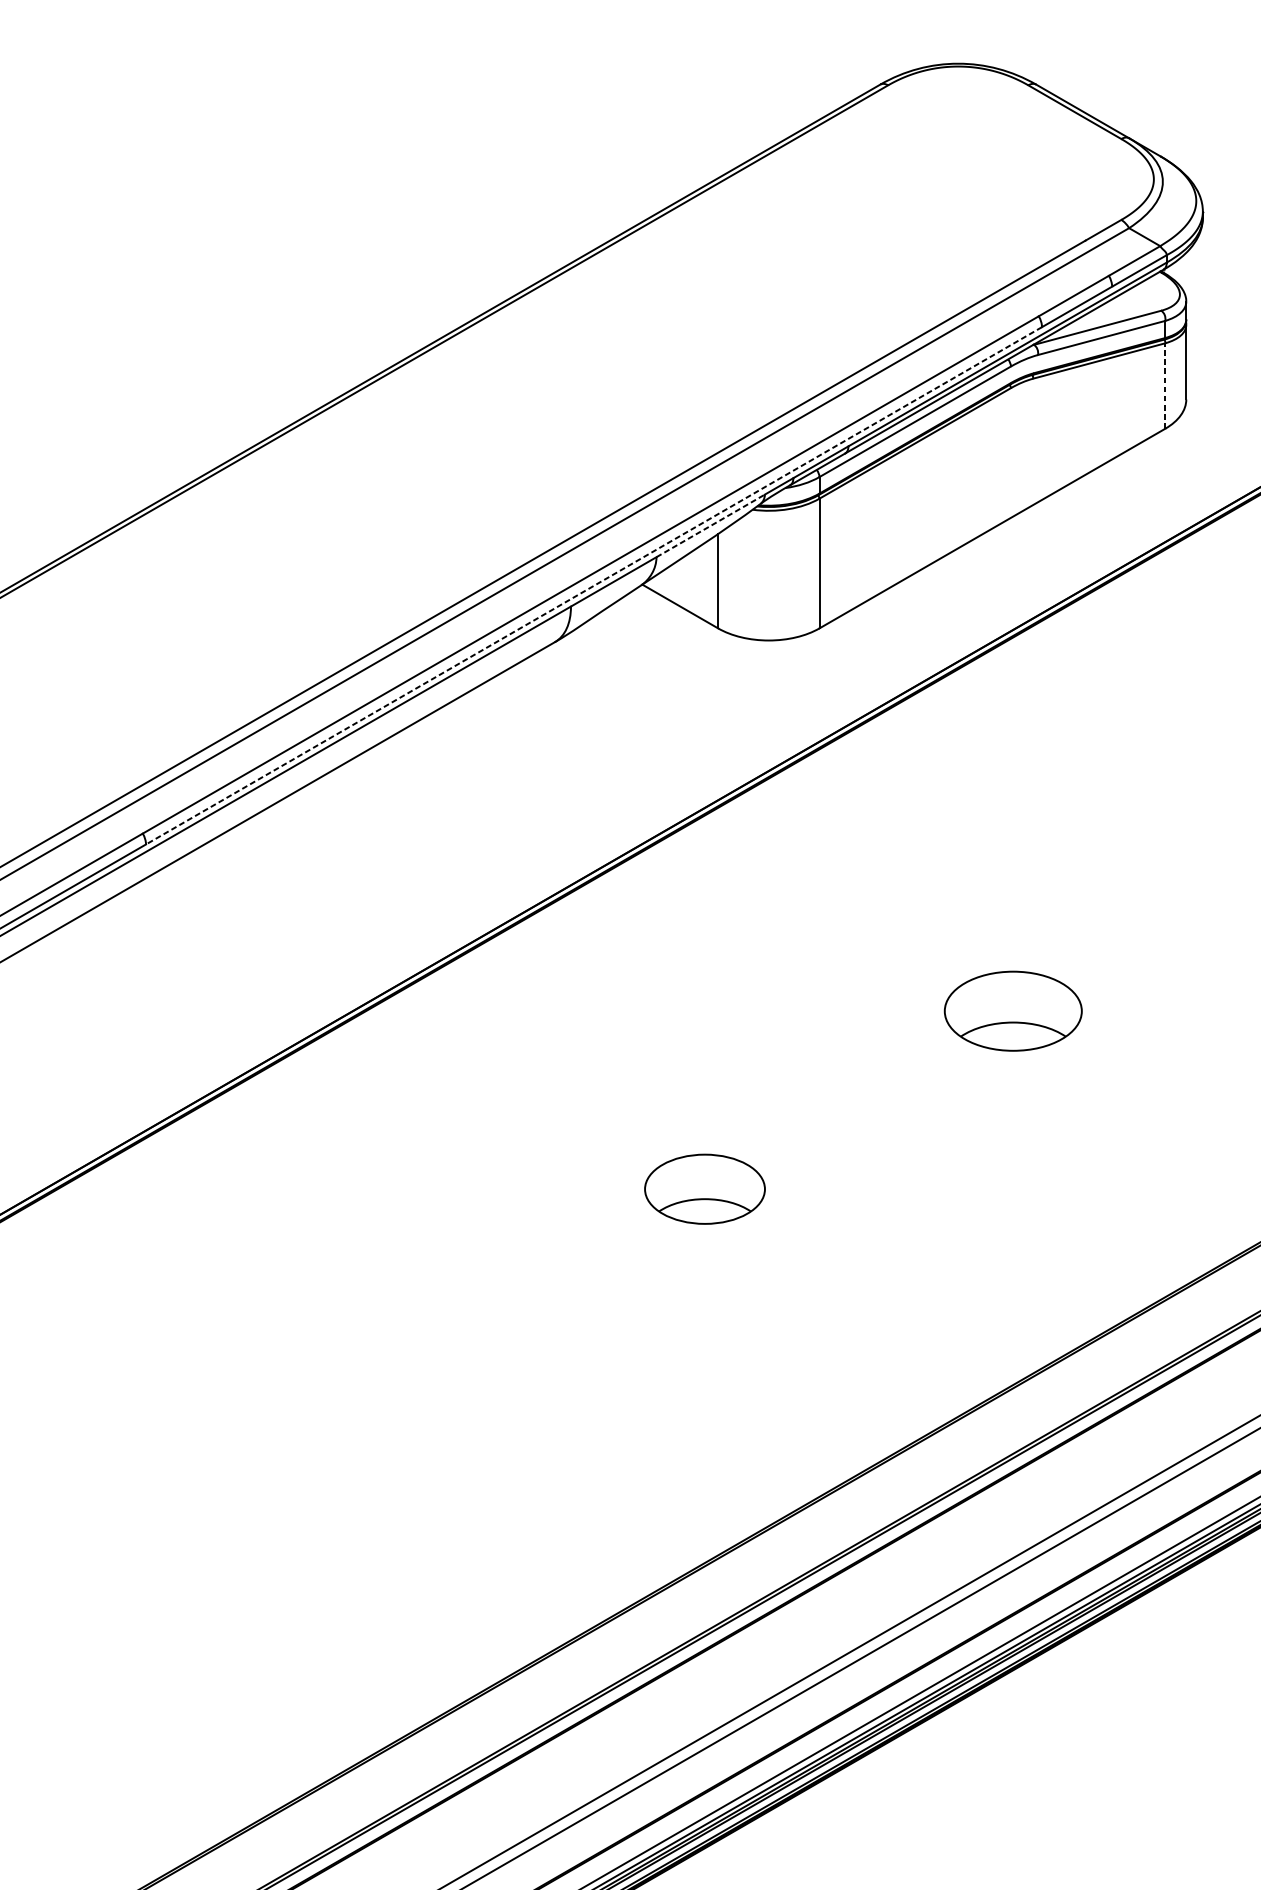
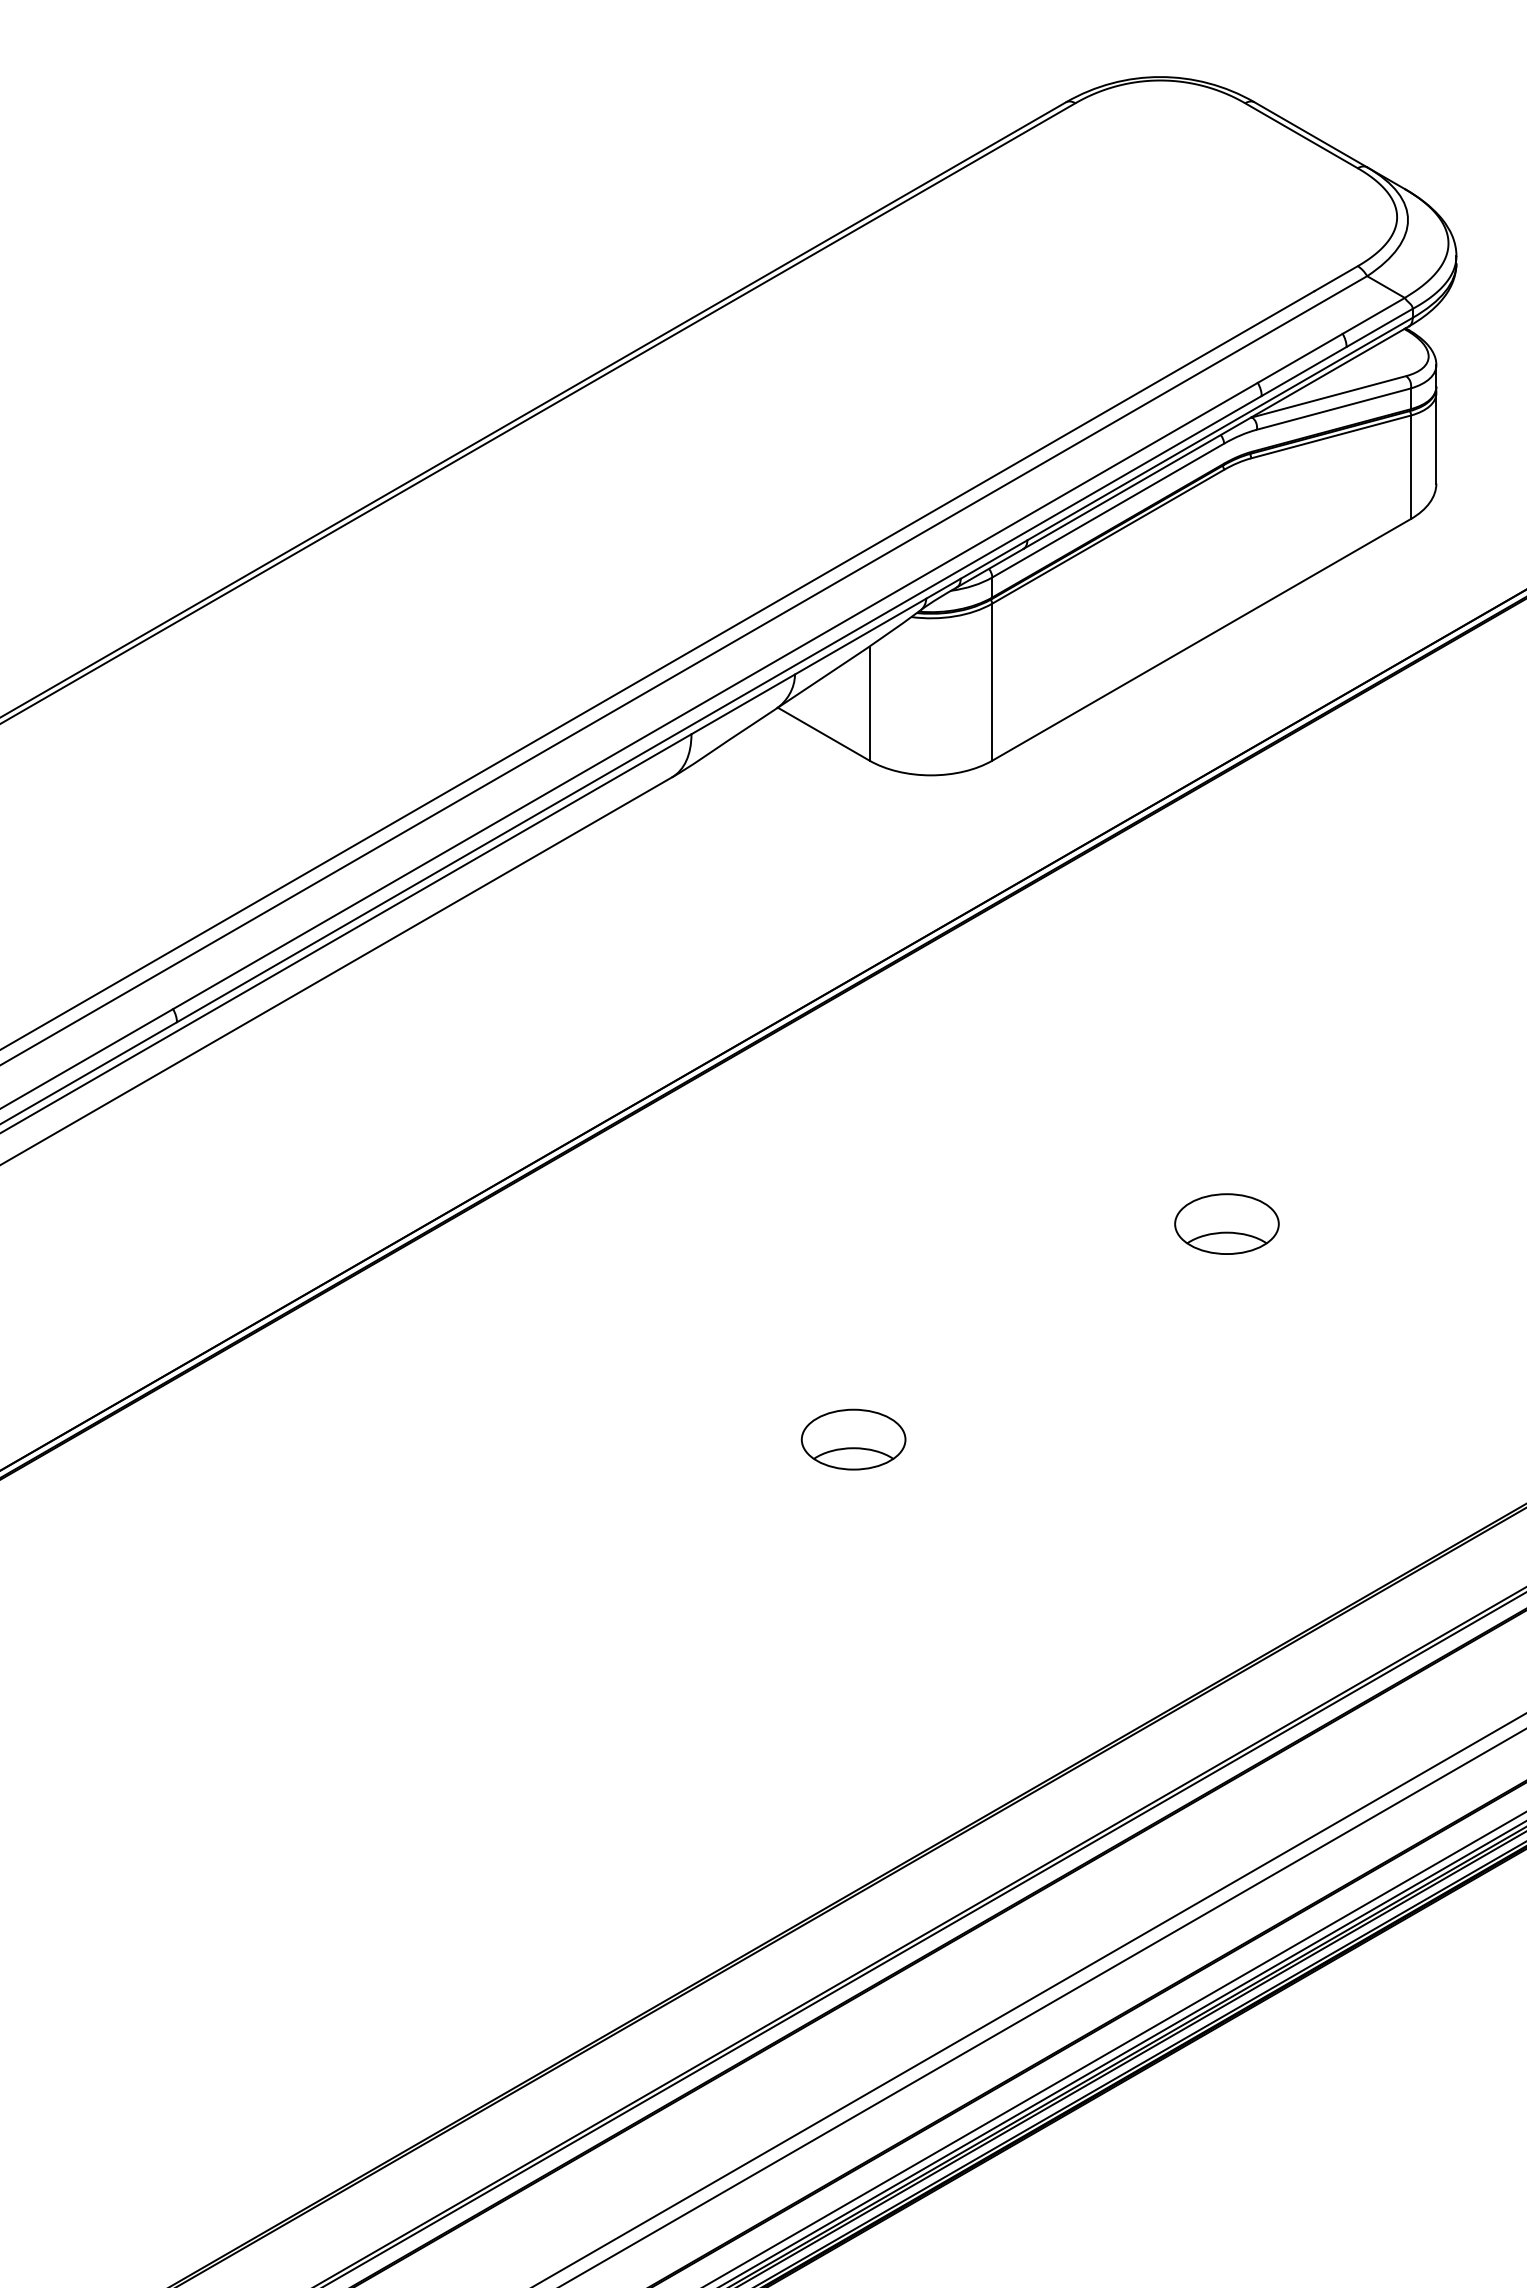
line: (1164, 386) -> (1410, 467), dashed -> solid
line: (710, 525) -> (860, 636), dashed -> solid
line: (593, 586) -> (718, 709), dashed -> solid
part: (1012, 1010) -> (1226, 1223), size x0.62
part: (704, 1189) -> (853, 1439), size x0.71

